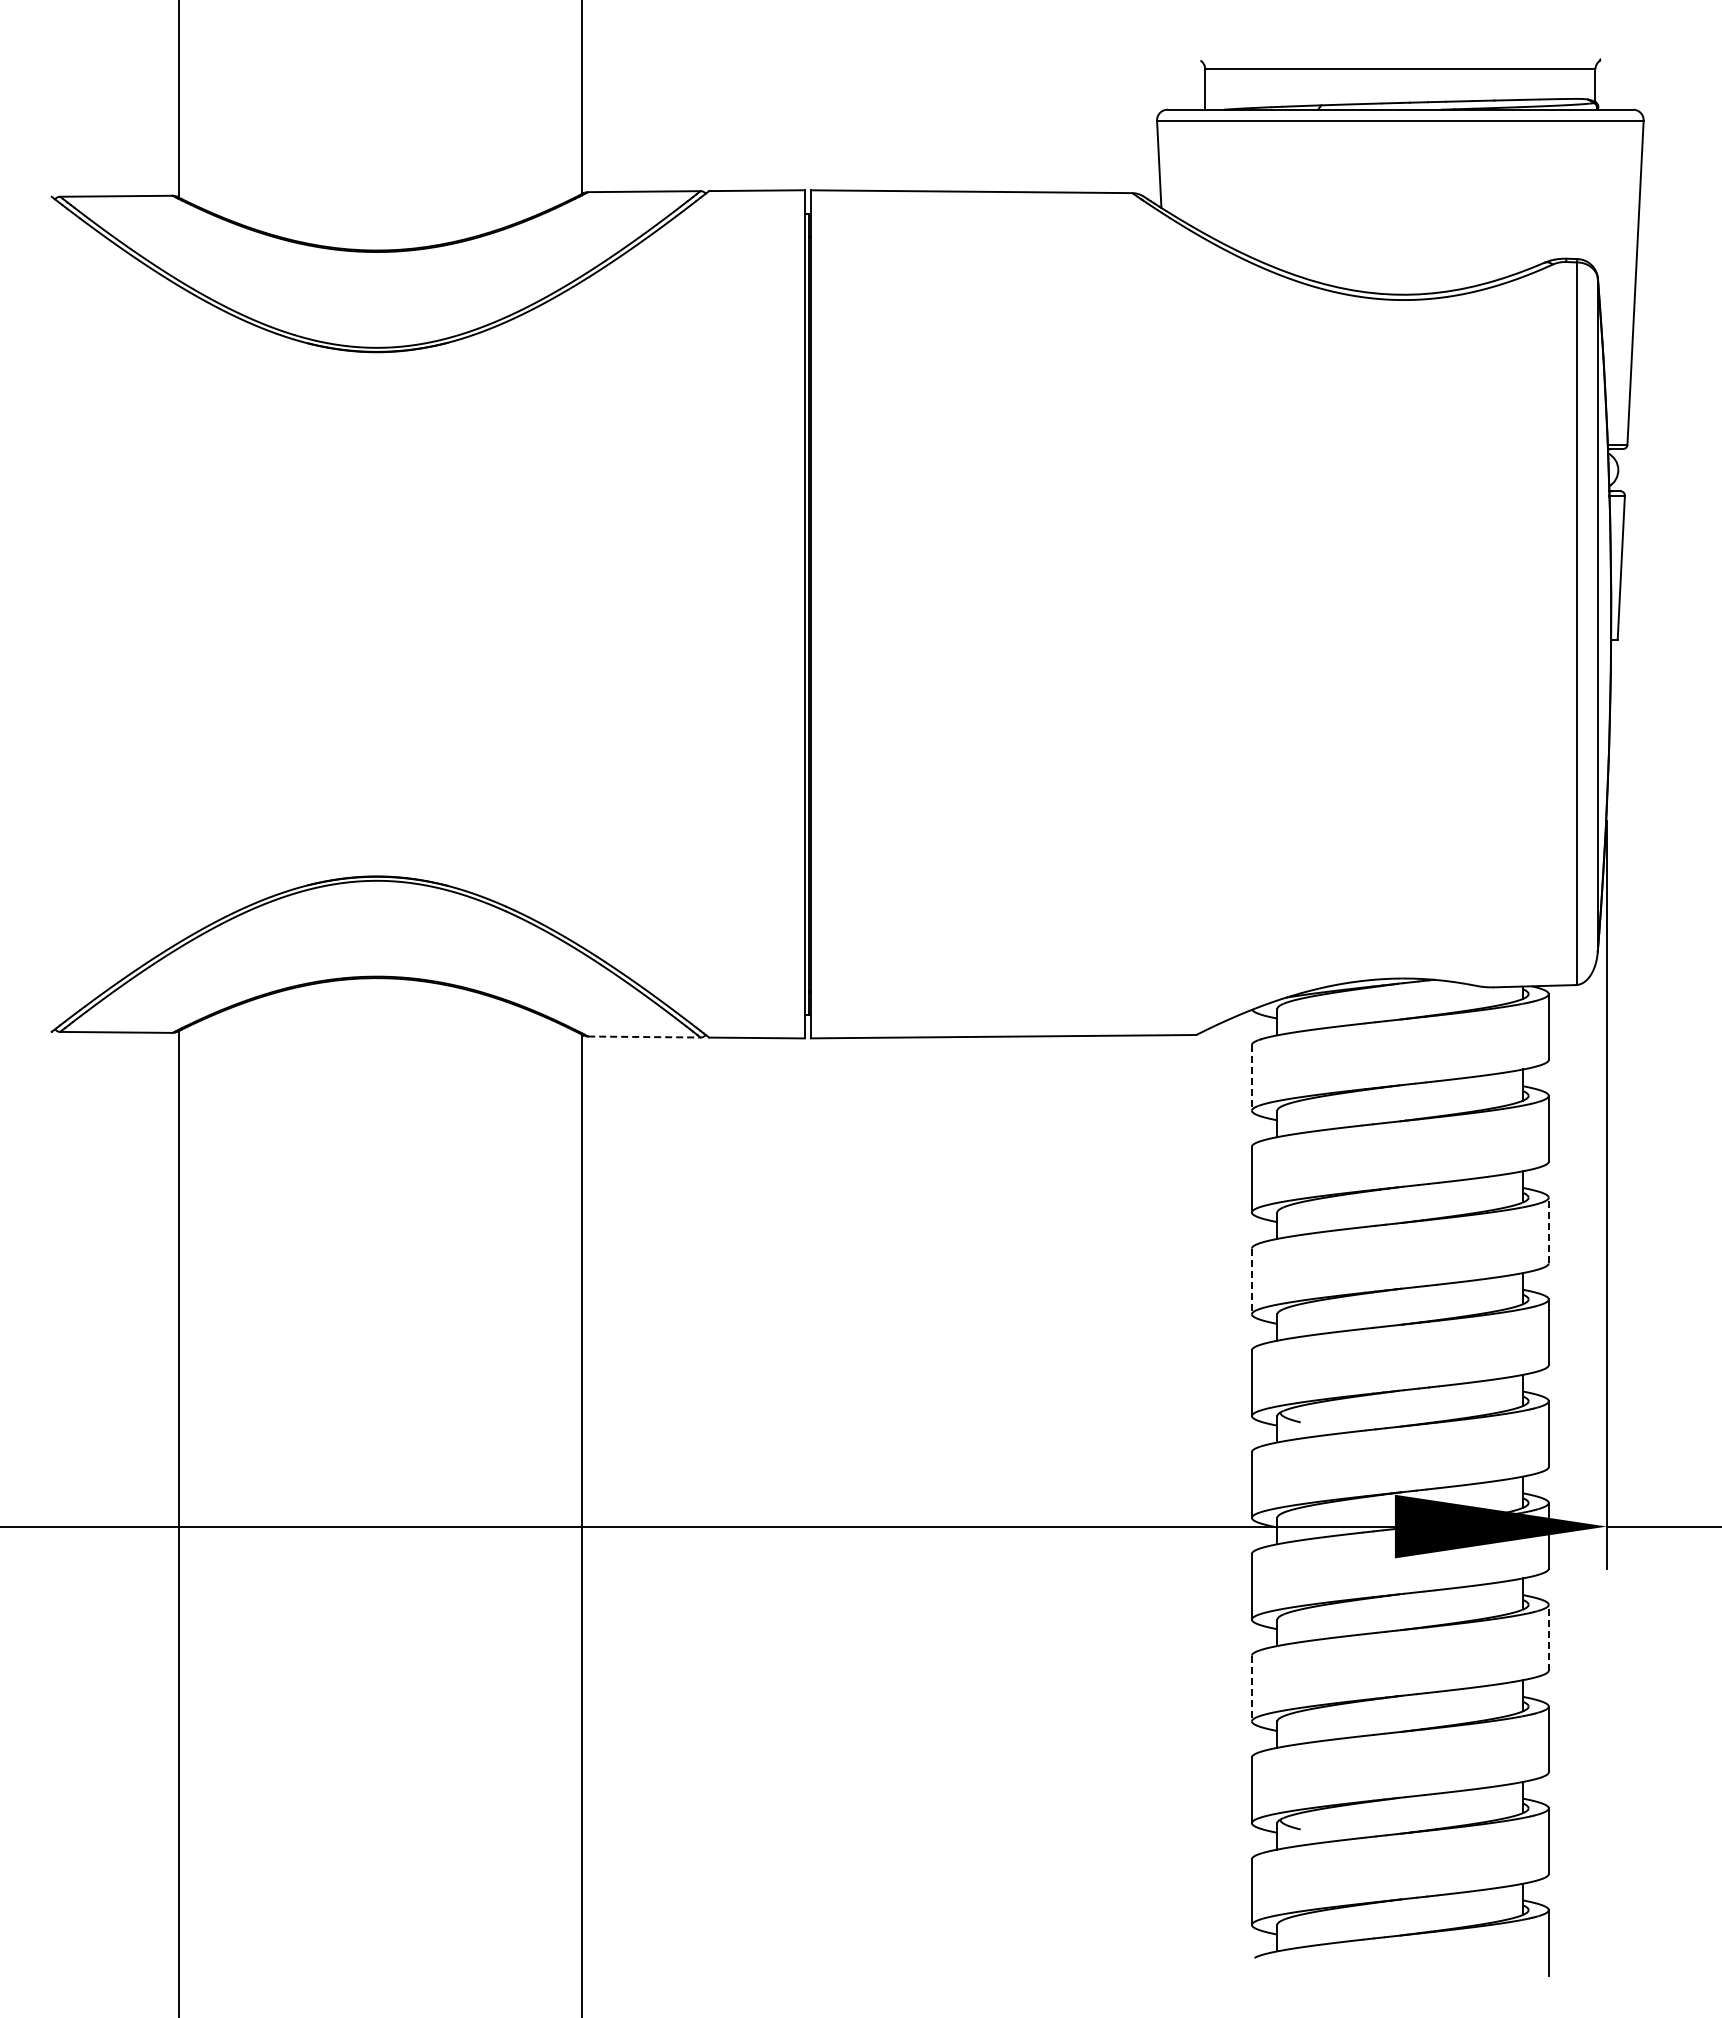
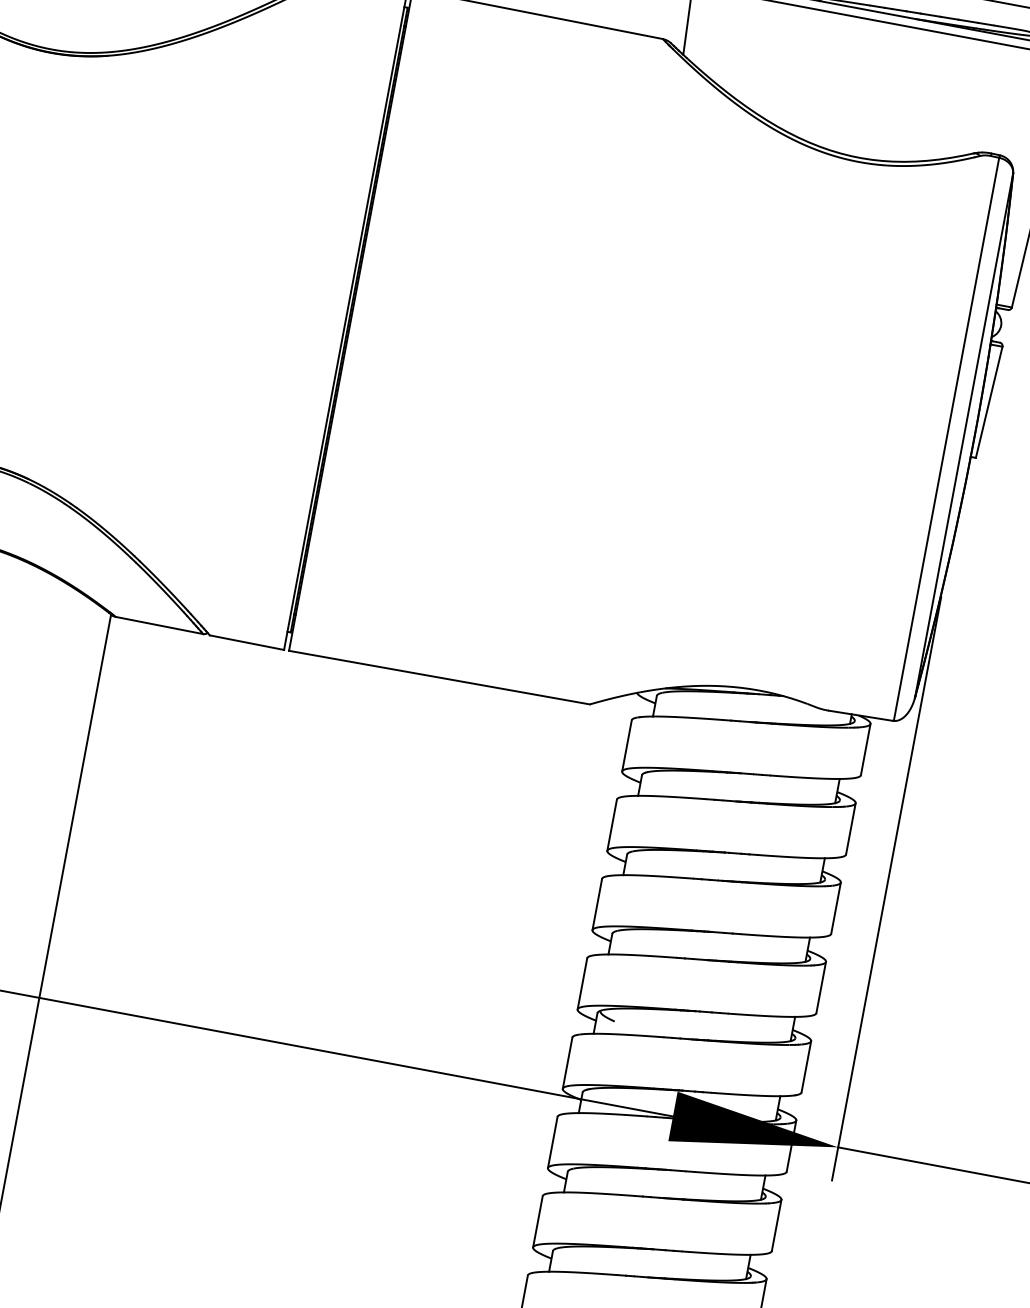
line: (644, 1037) -> (159, 625), dashed -> solid
line: (1251, 1077) -> (626, 745), dashed -> solid
line: (1548, 1230) -> (835, 908), dashed -> solid
line: (1251, 1281) -> (596, 904), dashed -> solid
line: (1548, 1637) -> (776, 1225), dashed -> solid
line: (1251, 1688) -> (537, 1221), dashed -> solid

